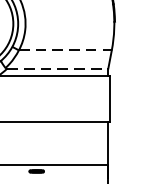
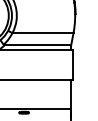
line: (64, 50) -> (42, 33), dashed -> solid
line: (58, 69) -> (38, 45), dashed -> solid

